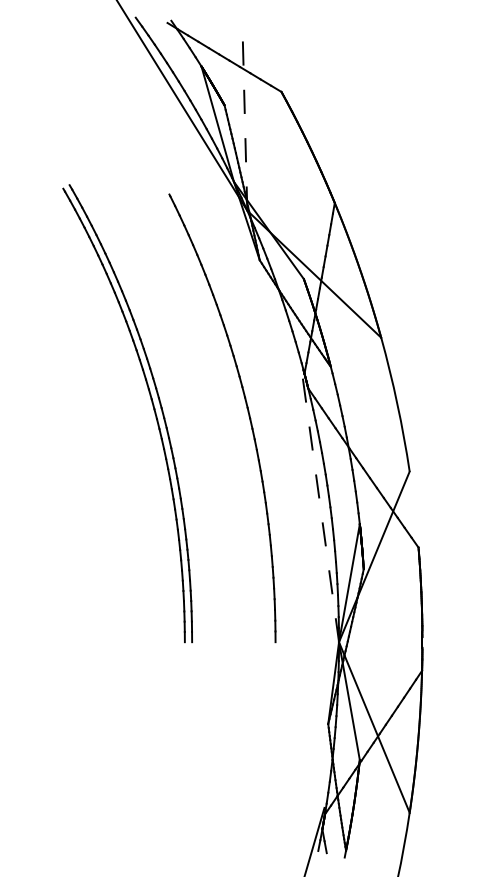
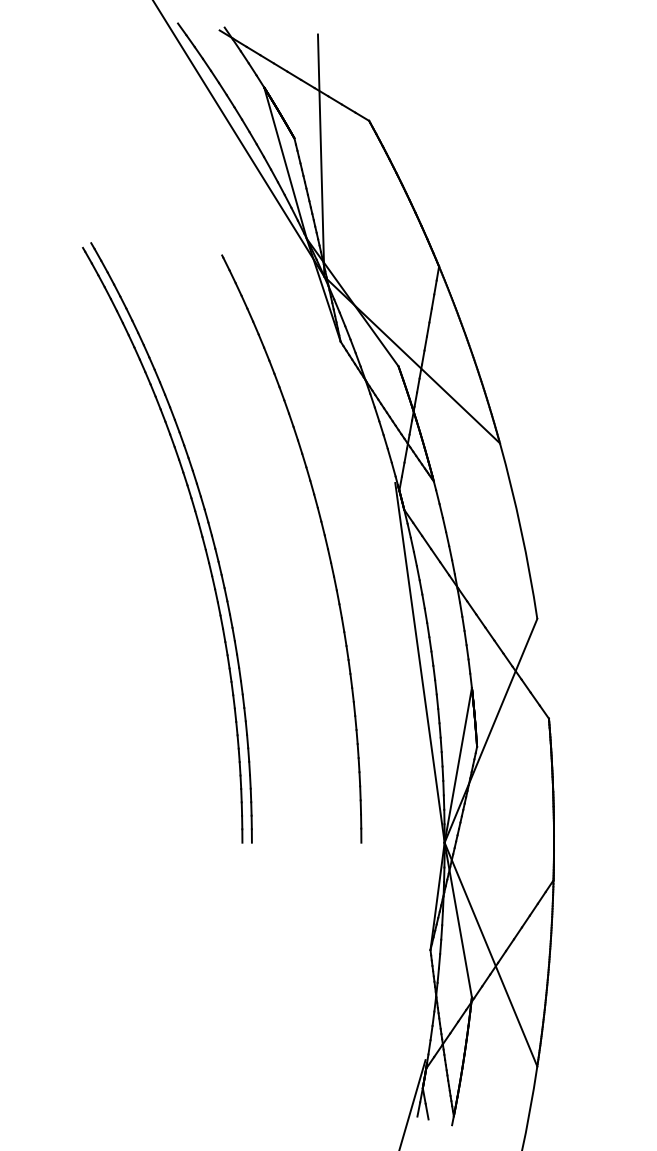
line: (245, 118) -> (321, 155), dashed -> solid
line: (319, 504) -> (419, 662), dashed -> solid

